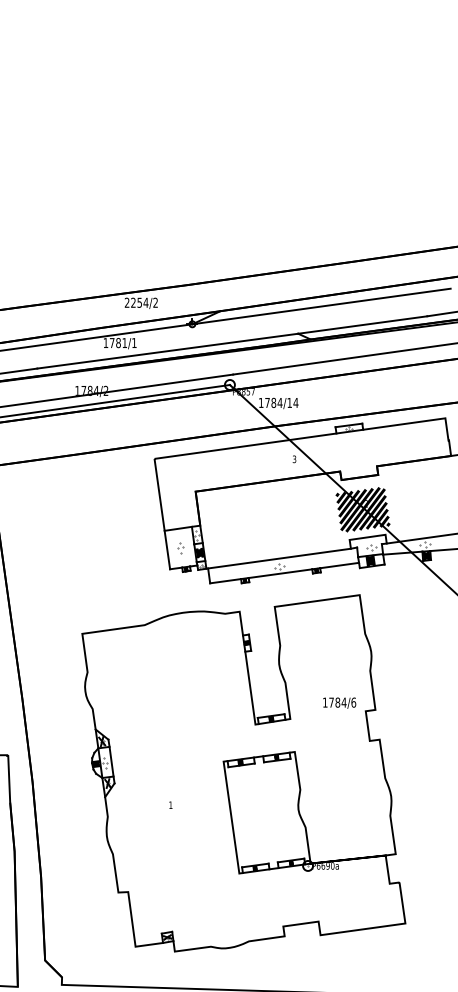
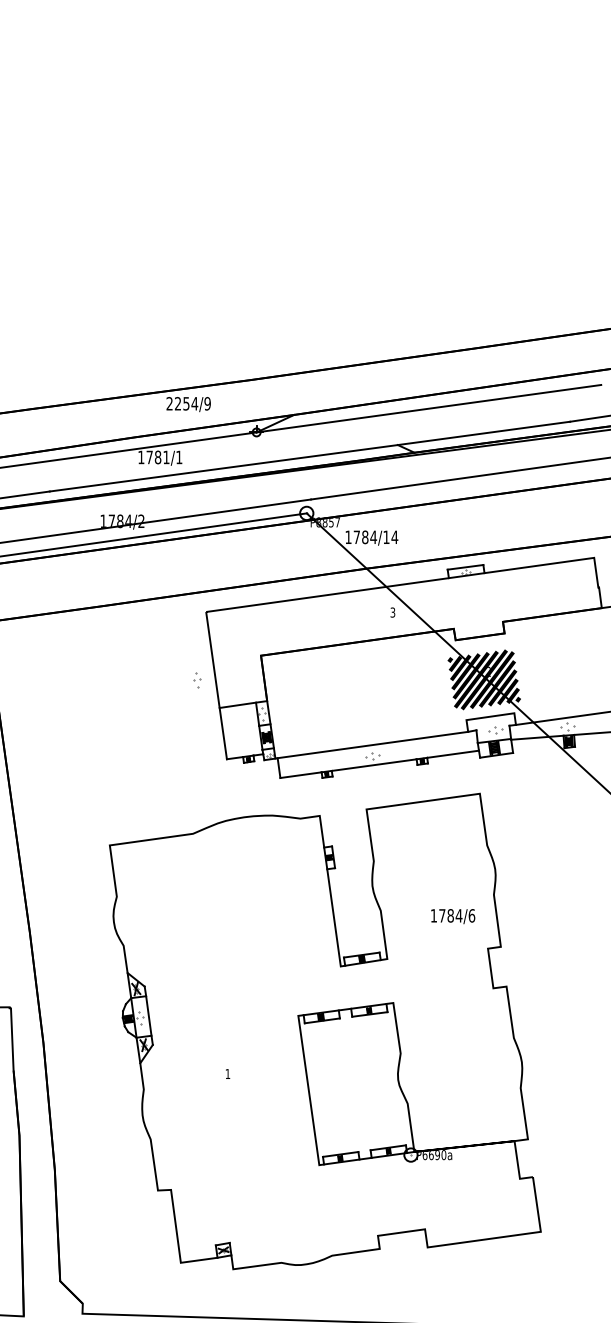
text: (155, 302) -> (207, 403), 2254/2 -> 2254/9
part: (180, 548) -> (196, 680), moved
text: (339, 702) -> (452, 915), moved

